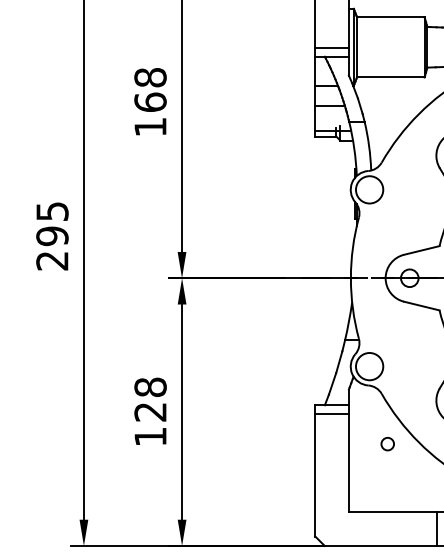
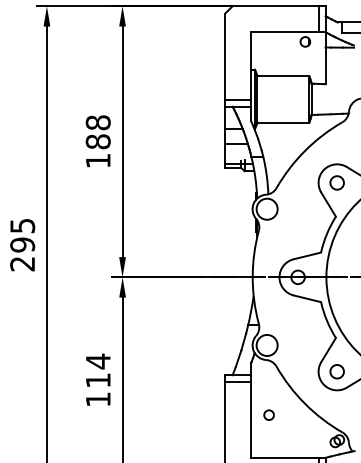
text: (149, 101) -> (97, 141), 168 -> 188
text: (149, 399) -> (97, 370), 128 -> 114
circle: (386, 443) -> (268, 414), moved

